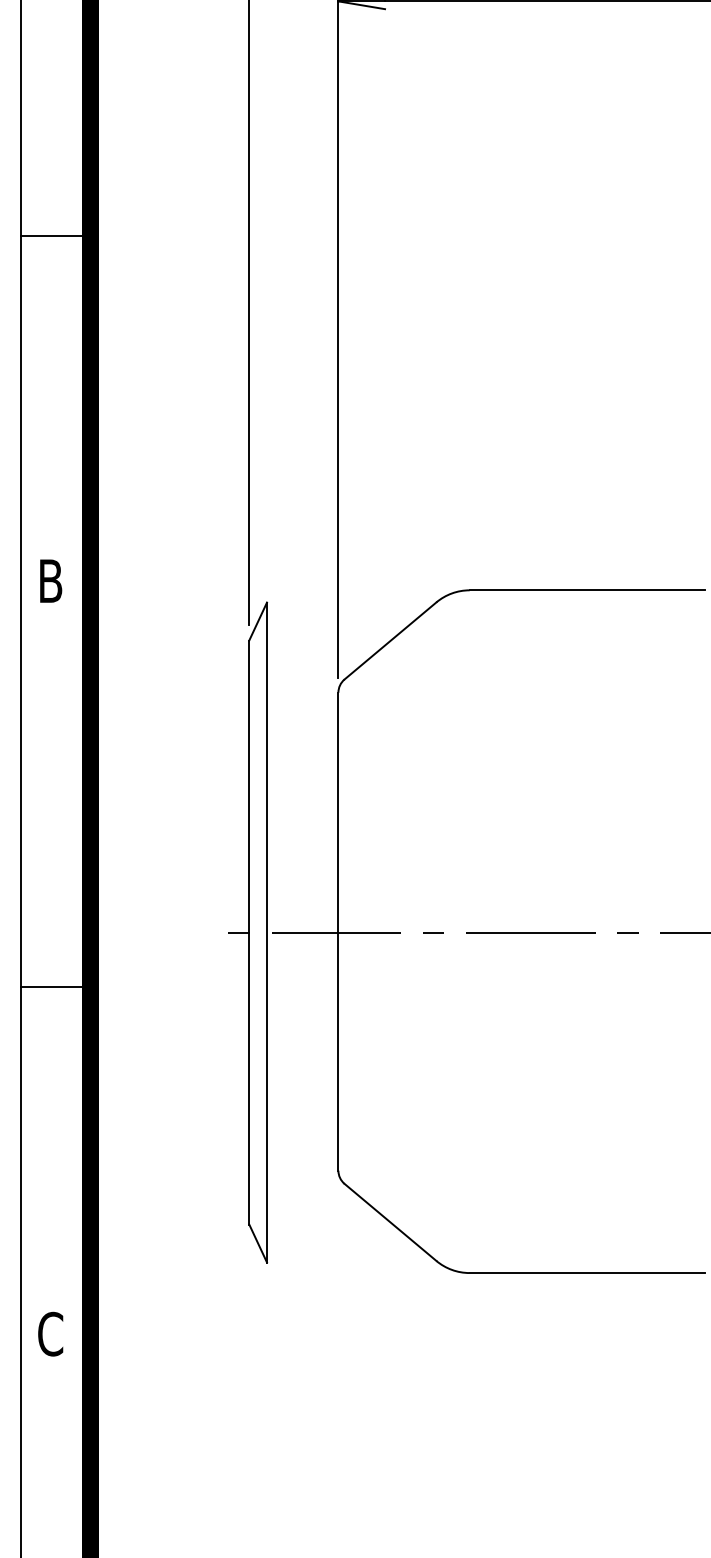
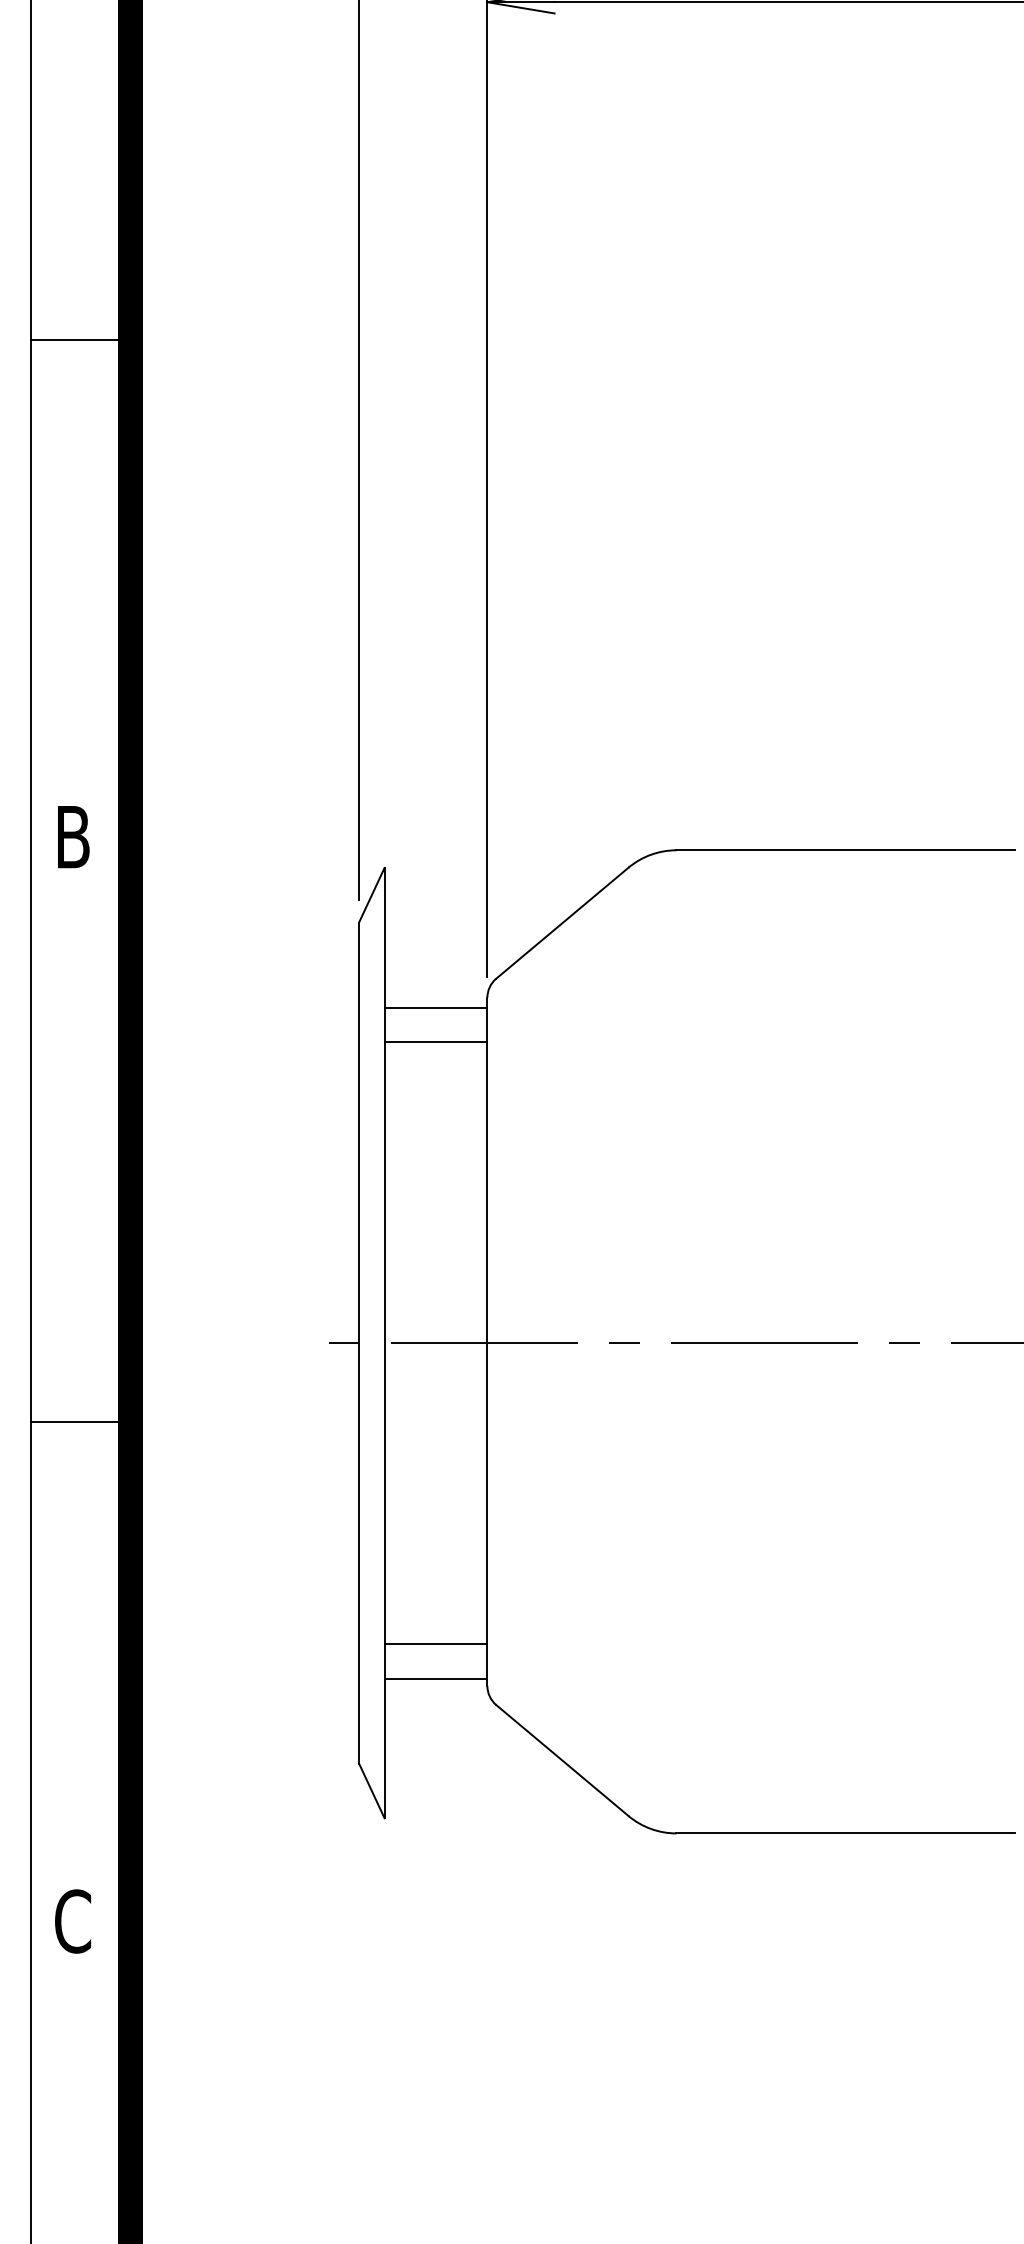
line: (302, 699) -> (435, 1007), added
line: (302, 723) -> (435, 1042), added
line: (302, 1141) -> (435, 1644), added
line: (302, 1165) -> (435, 1678), added

